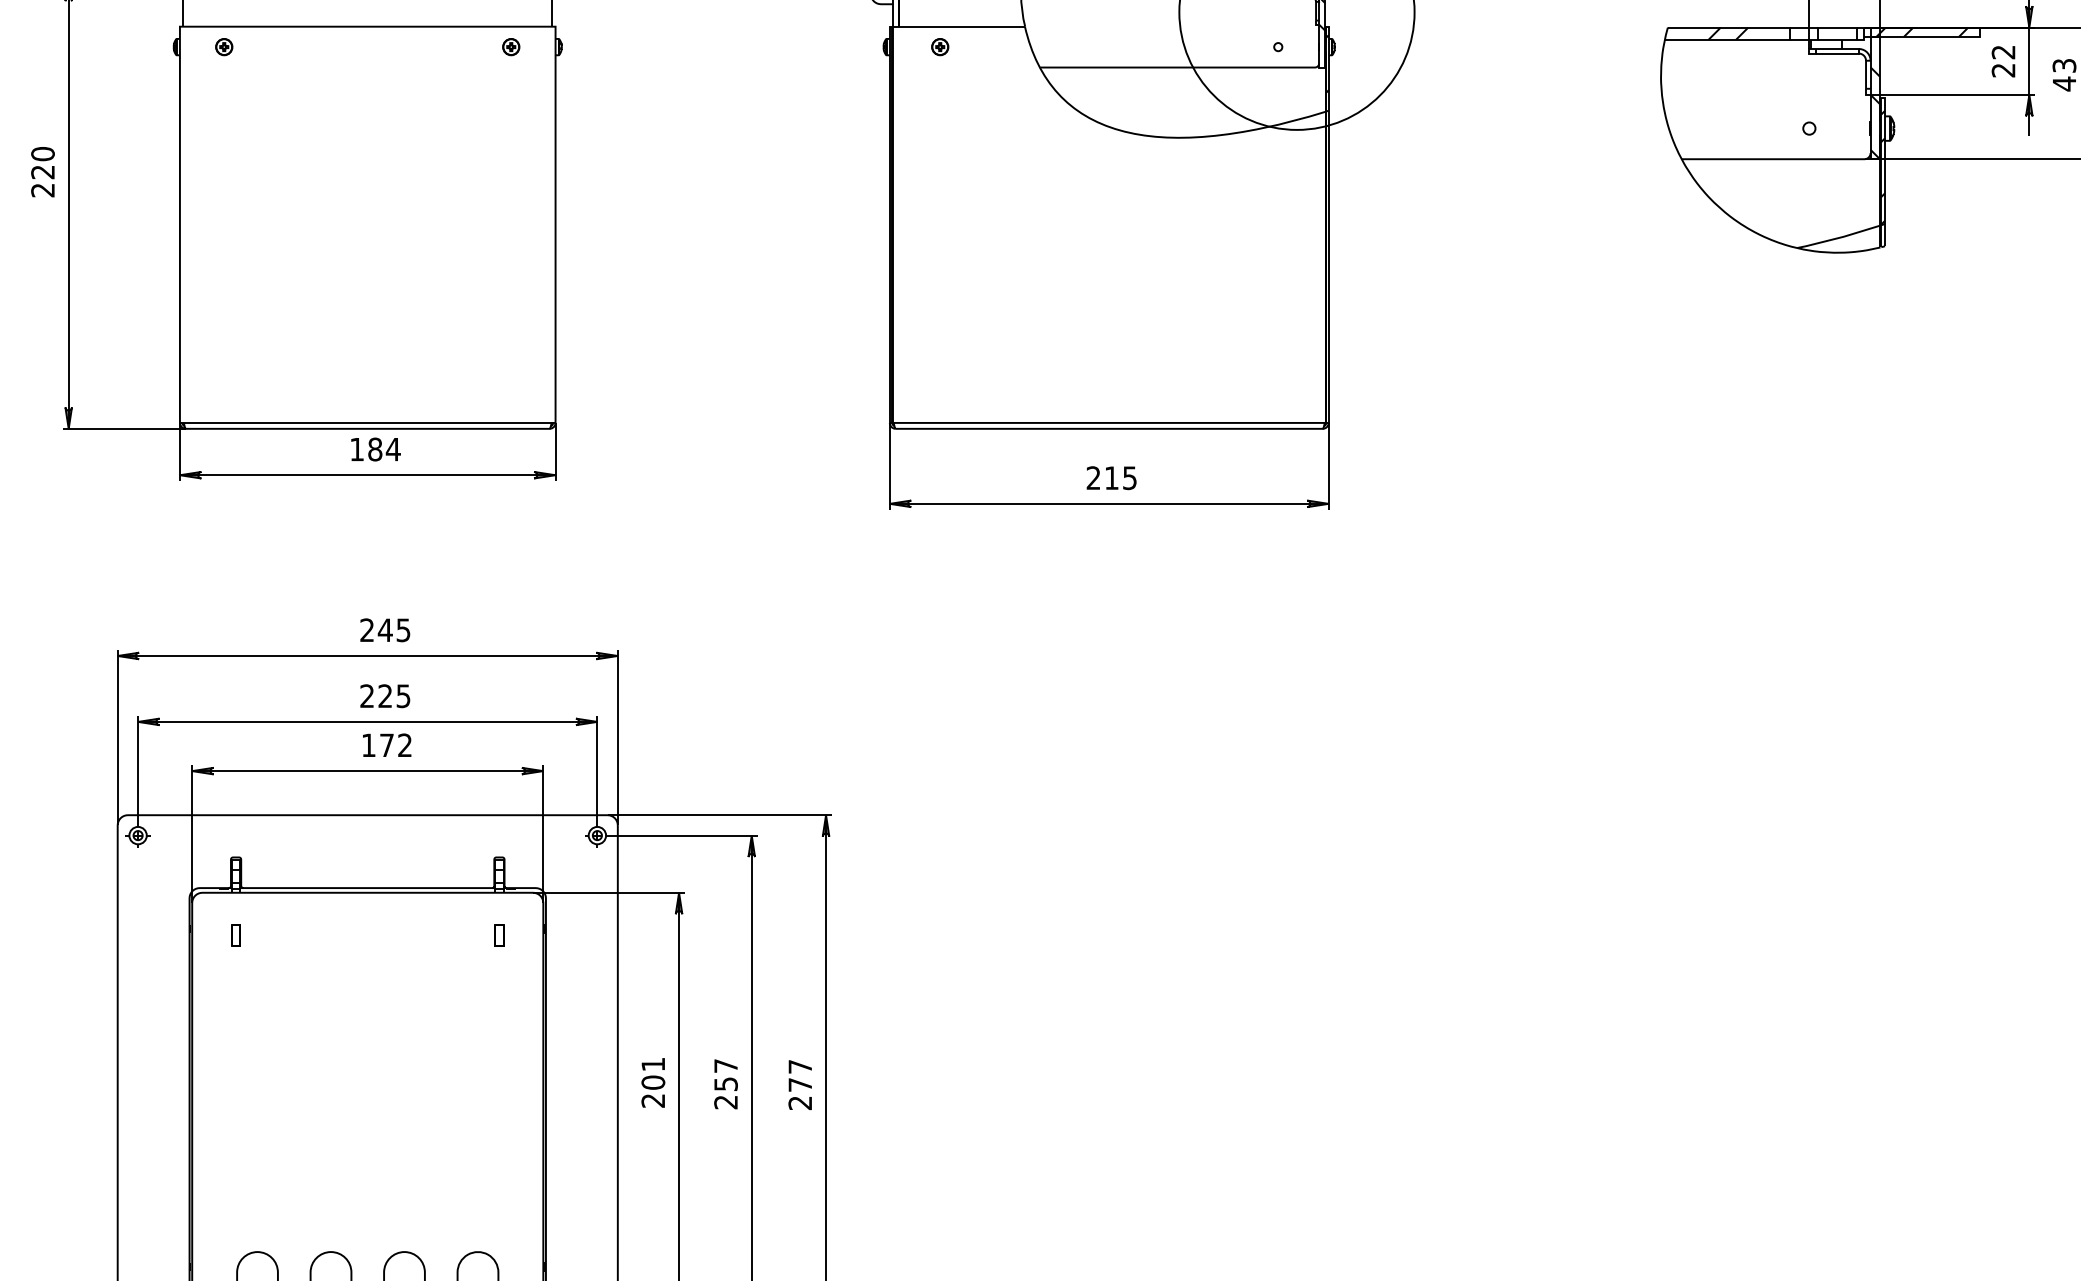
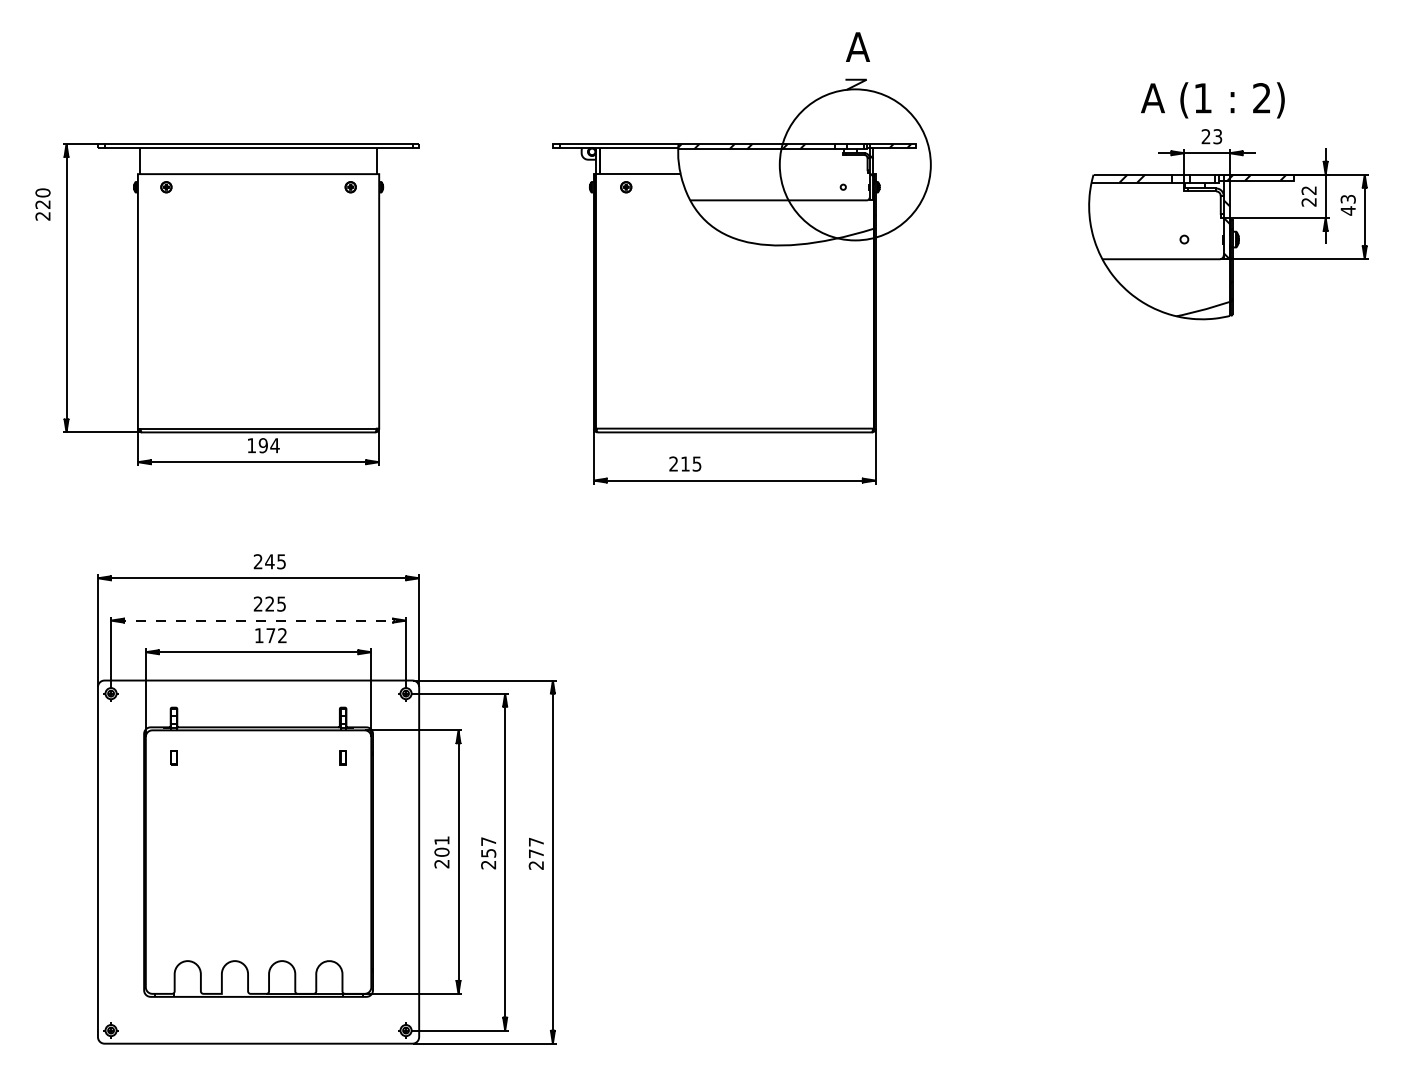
text: (42, 172) -> (42, 204), moved
text: (373, 449) -> (262, 445), 184 -> 194
text: (1111, 477) -> (685, 463), moved
line: (367, 721) -> (258, 620), solid -> dashed

